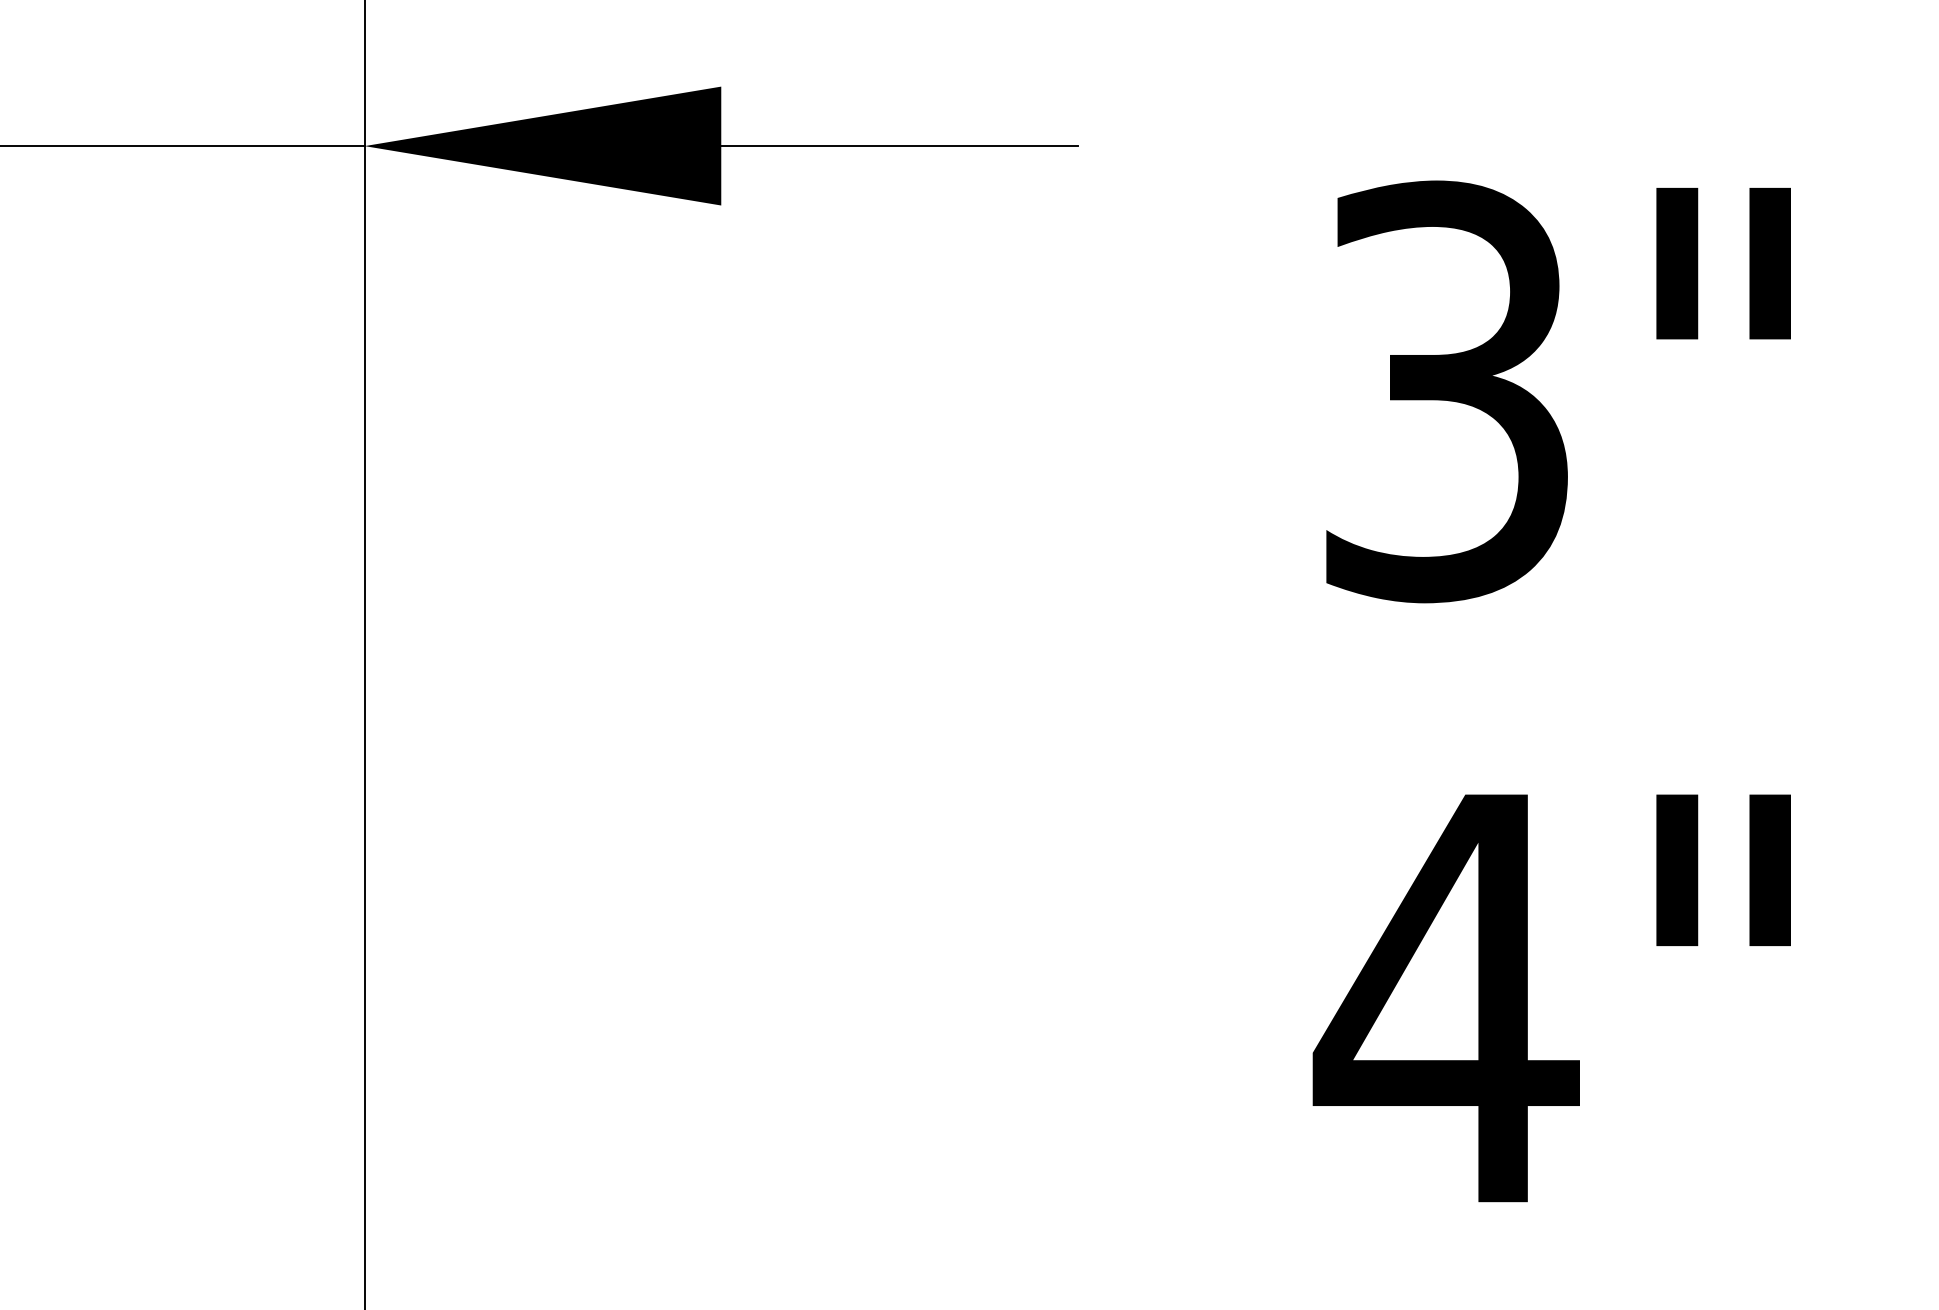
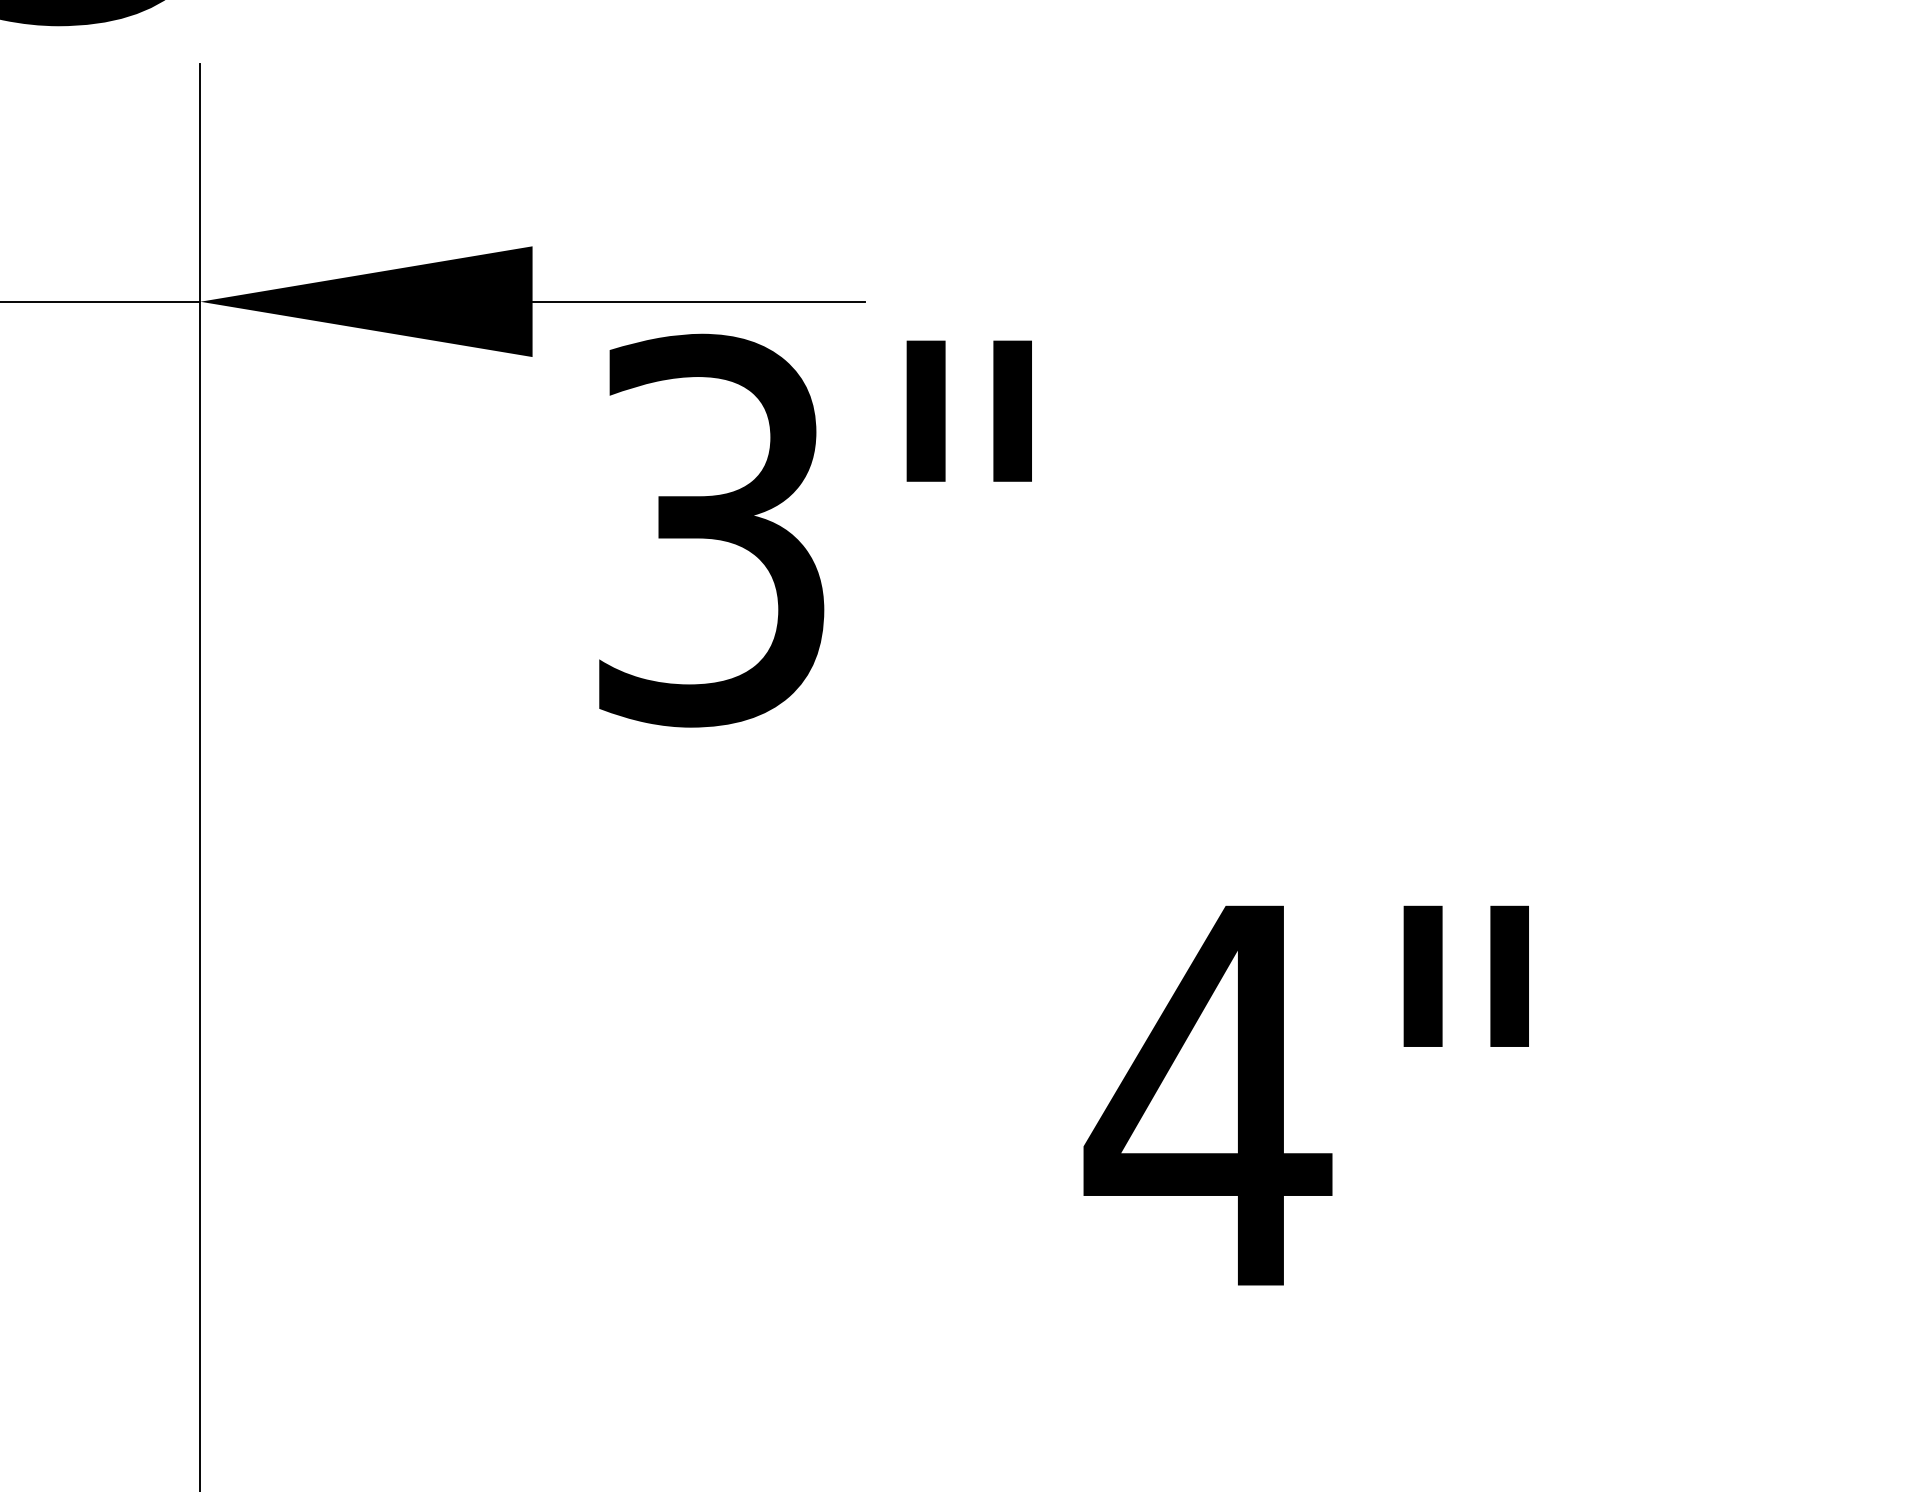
text: (1558, 391) -> (815, 530), moved

